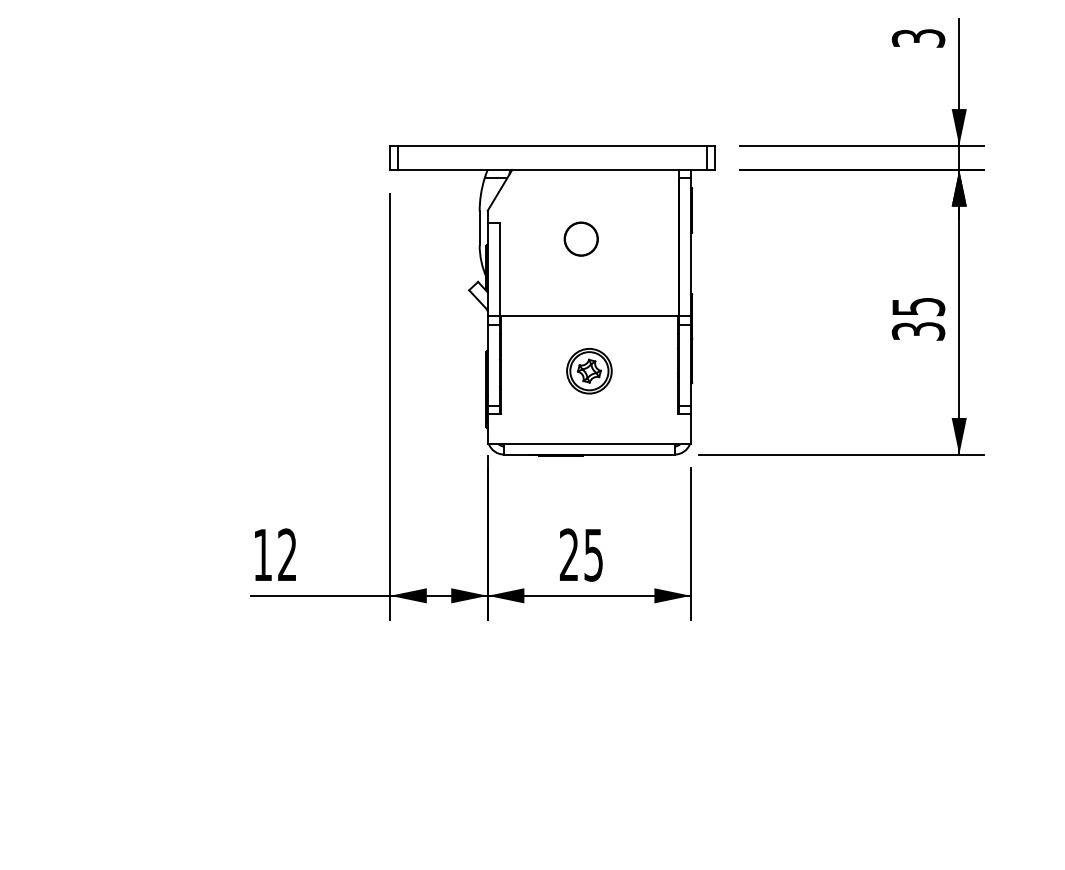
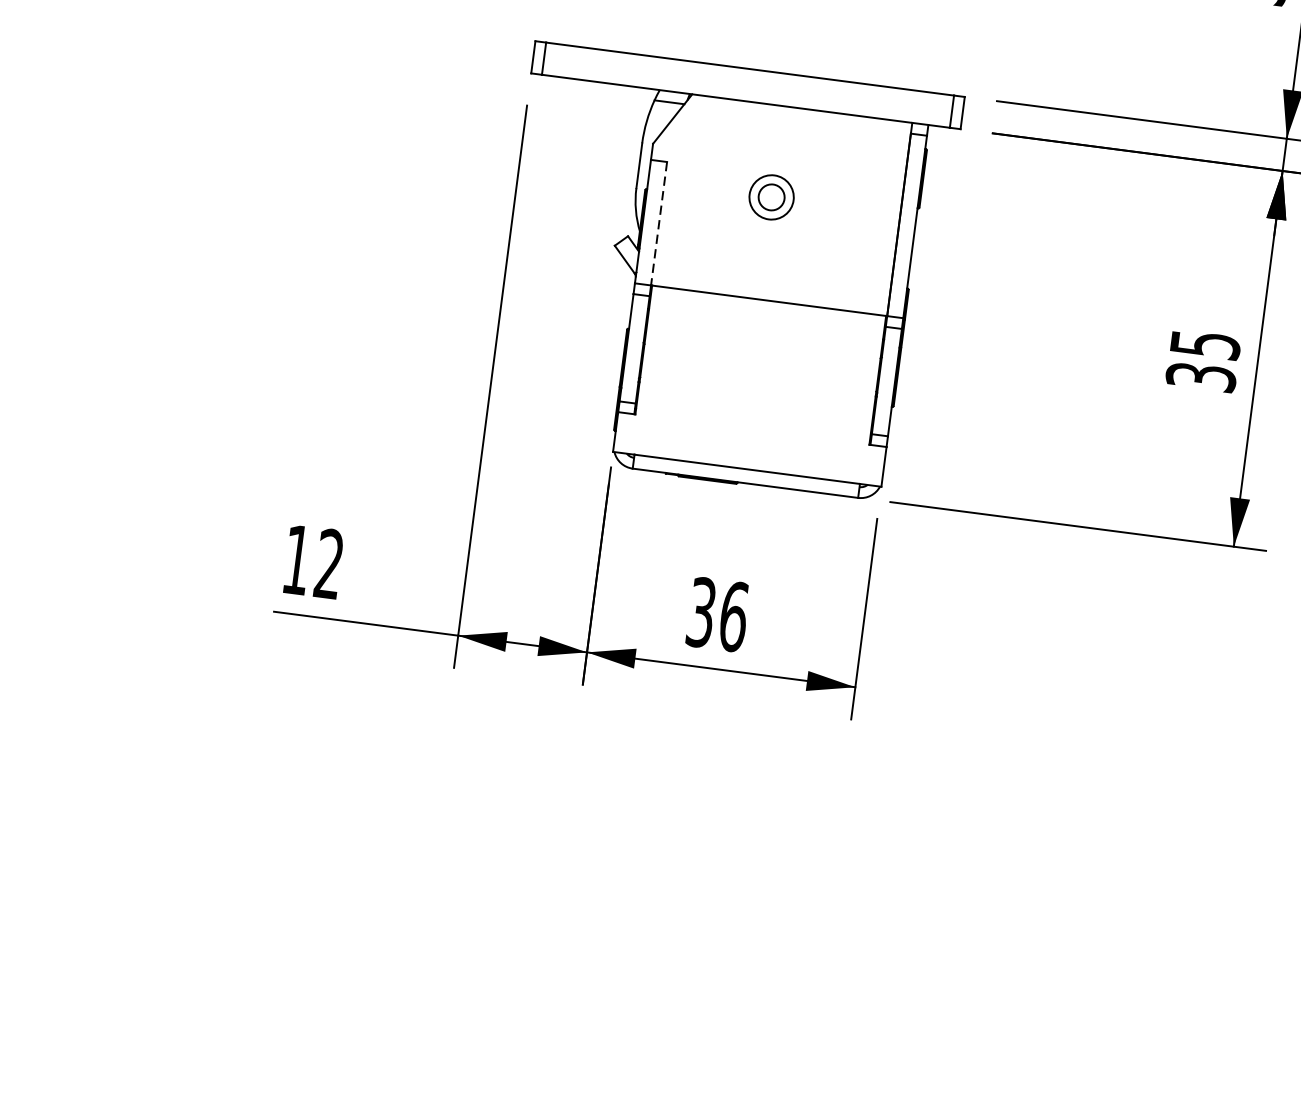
circle: (581, 238) -> (772, 196), size x0.6
line: (500, 269) -> (659, 223), solid -> dashed
part: (589, 371) -> (759, 373), removed
text: (581, 554) -> (717, 613), 25 -> 36

